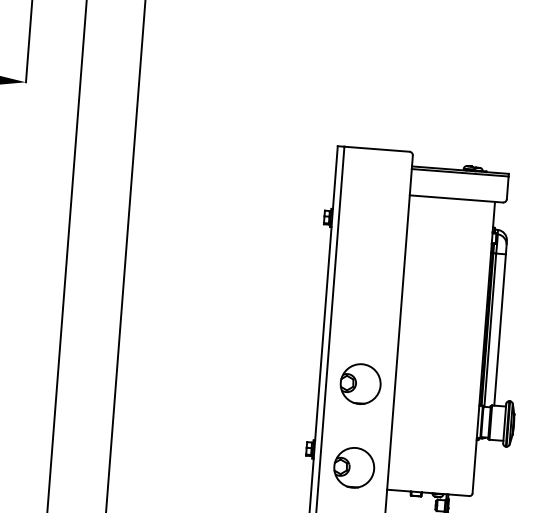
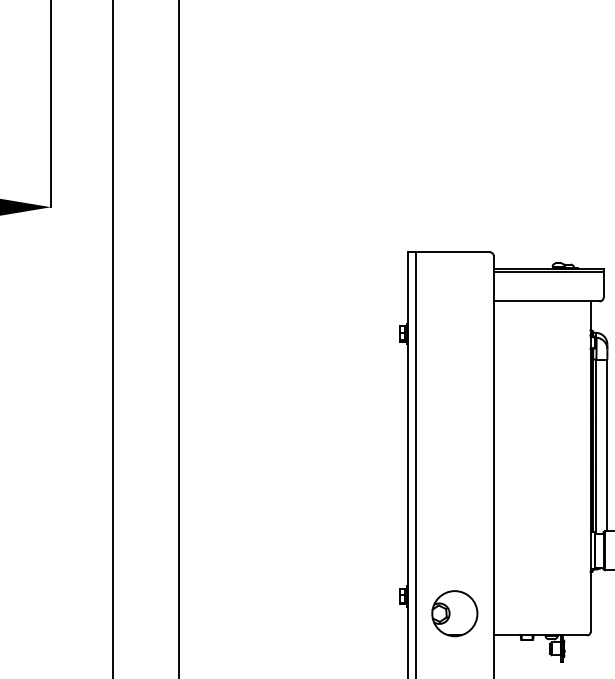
part: (360, 383) -> (454, 518), removed

